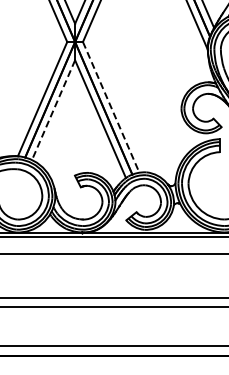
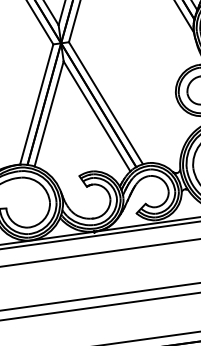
line: (111, 107) -> (106, 103), dashed -> solid
line: (53, 110) -> (49, 114), dashed -> solid

